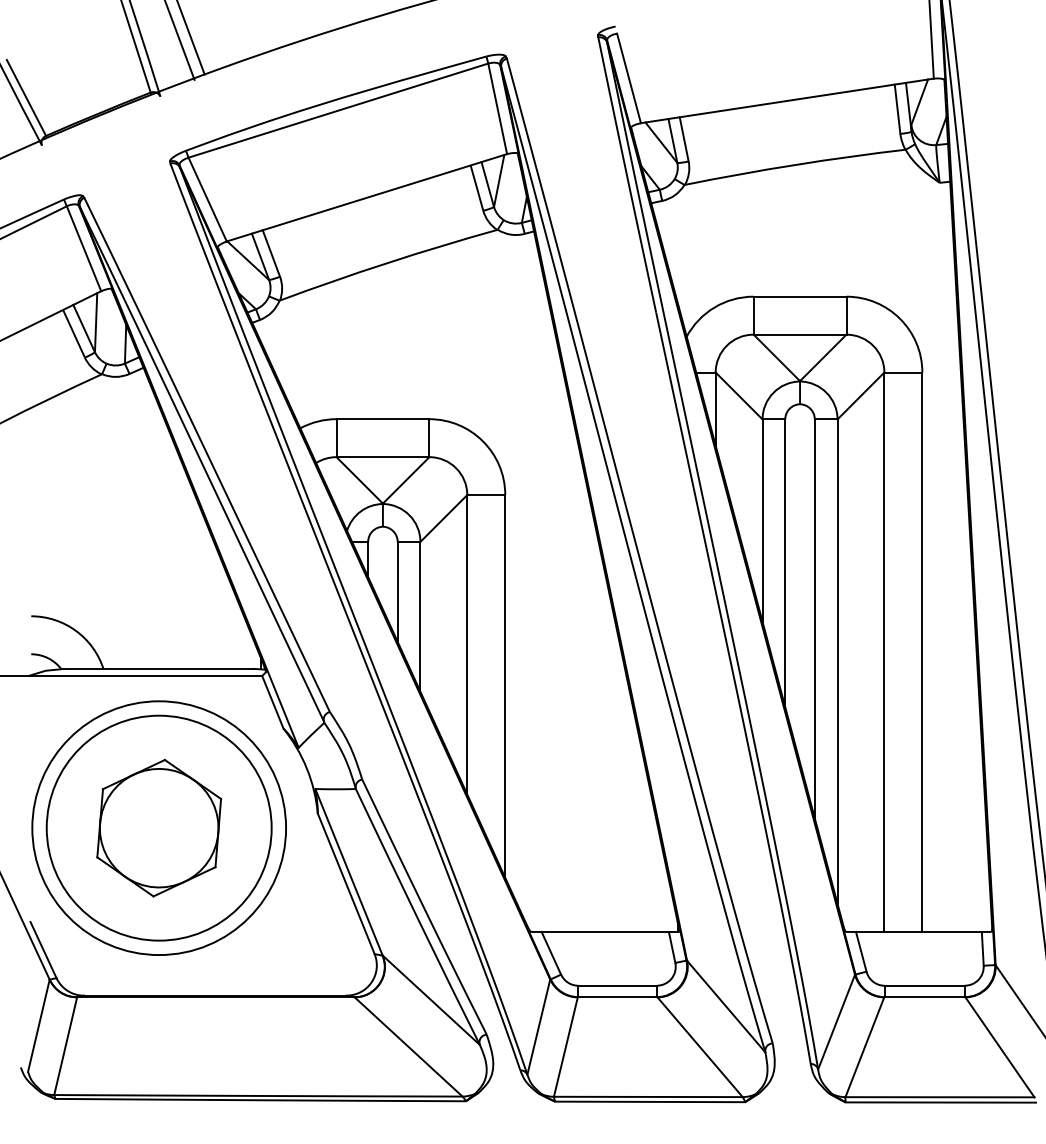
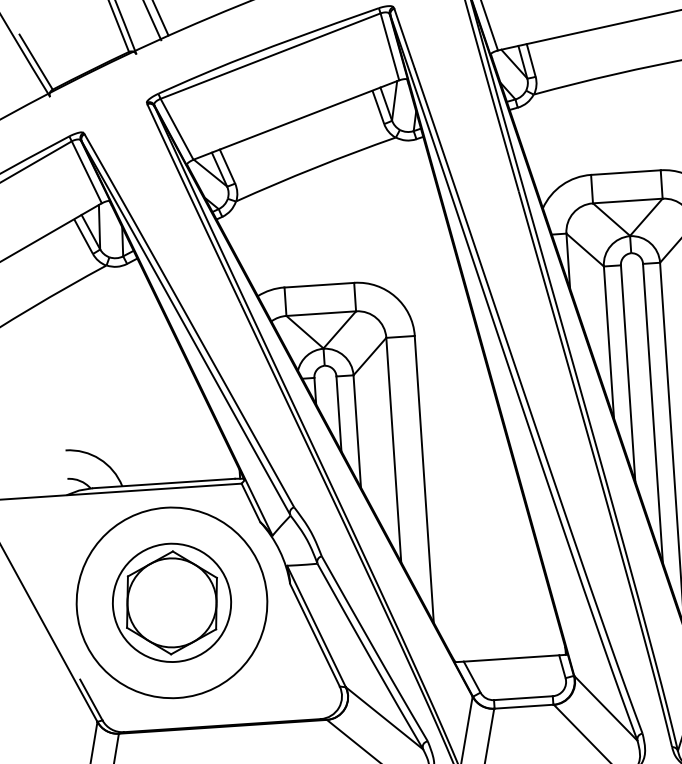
circle: (158, 827) -> (171, 602), size x0.7

